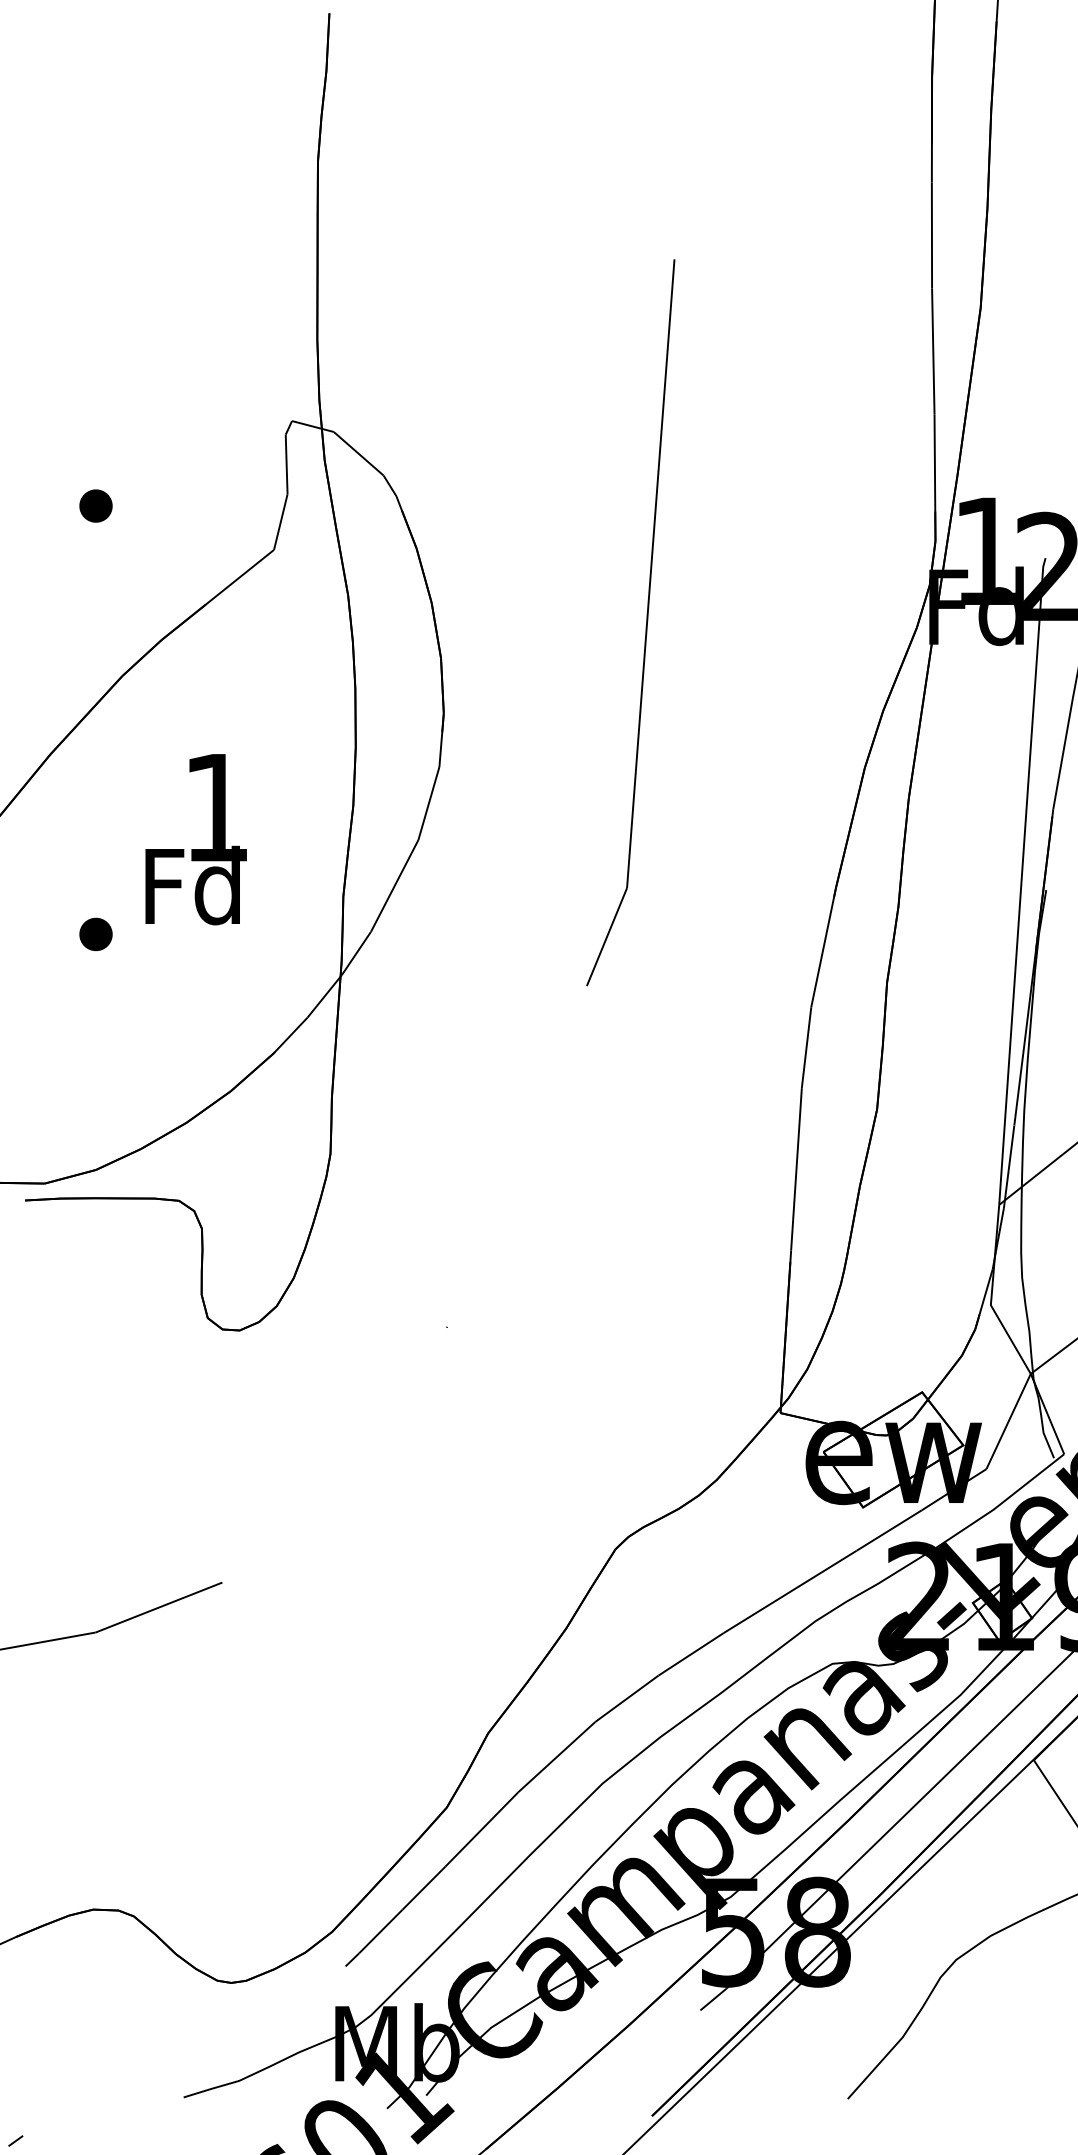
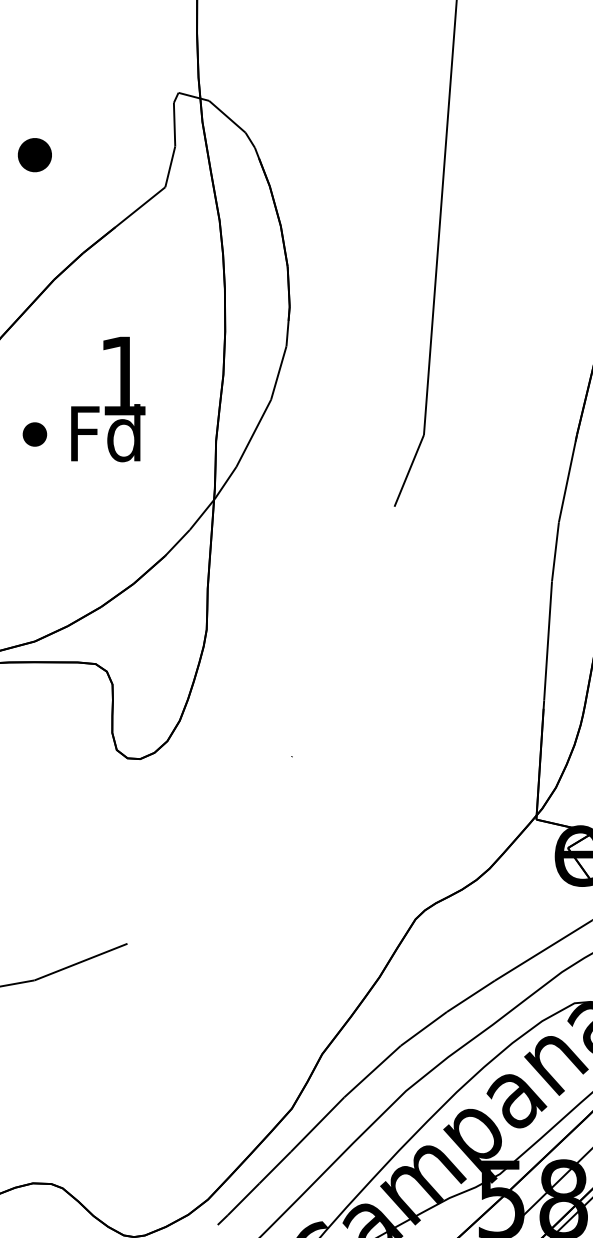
part: (95, 505) -> (34, 154), size x1.4
part: (95, 934) -> (34, 434), moved

